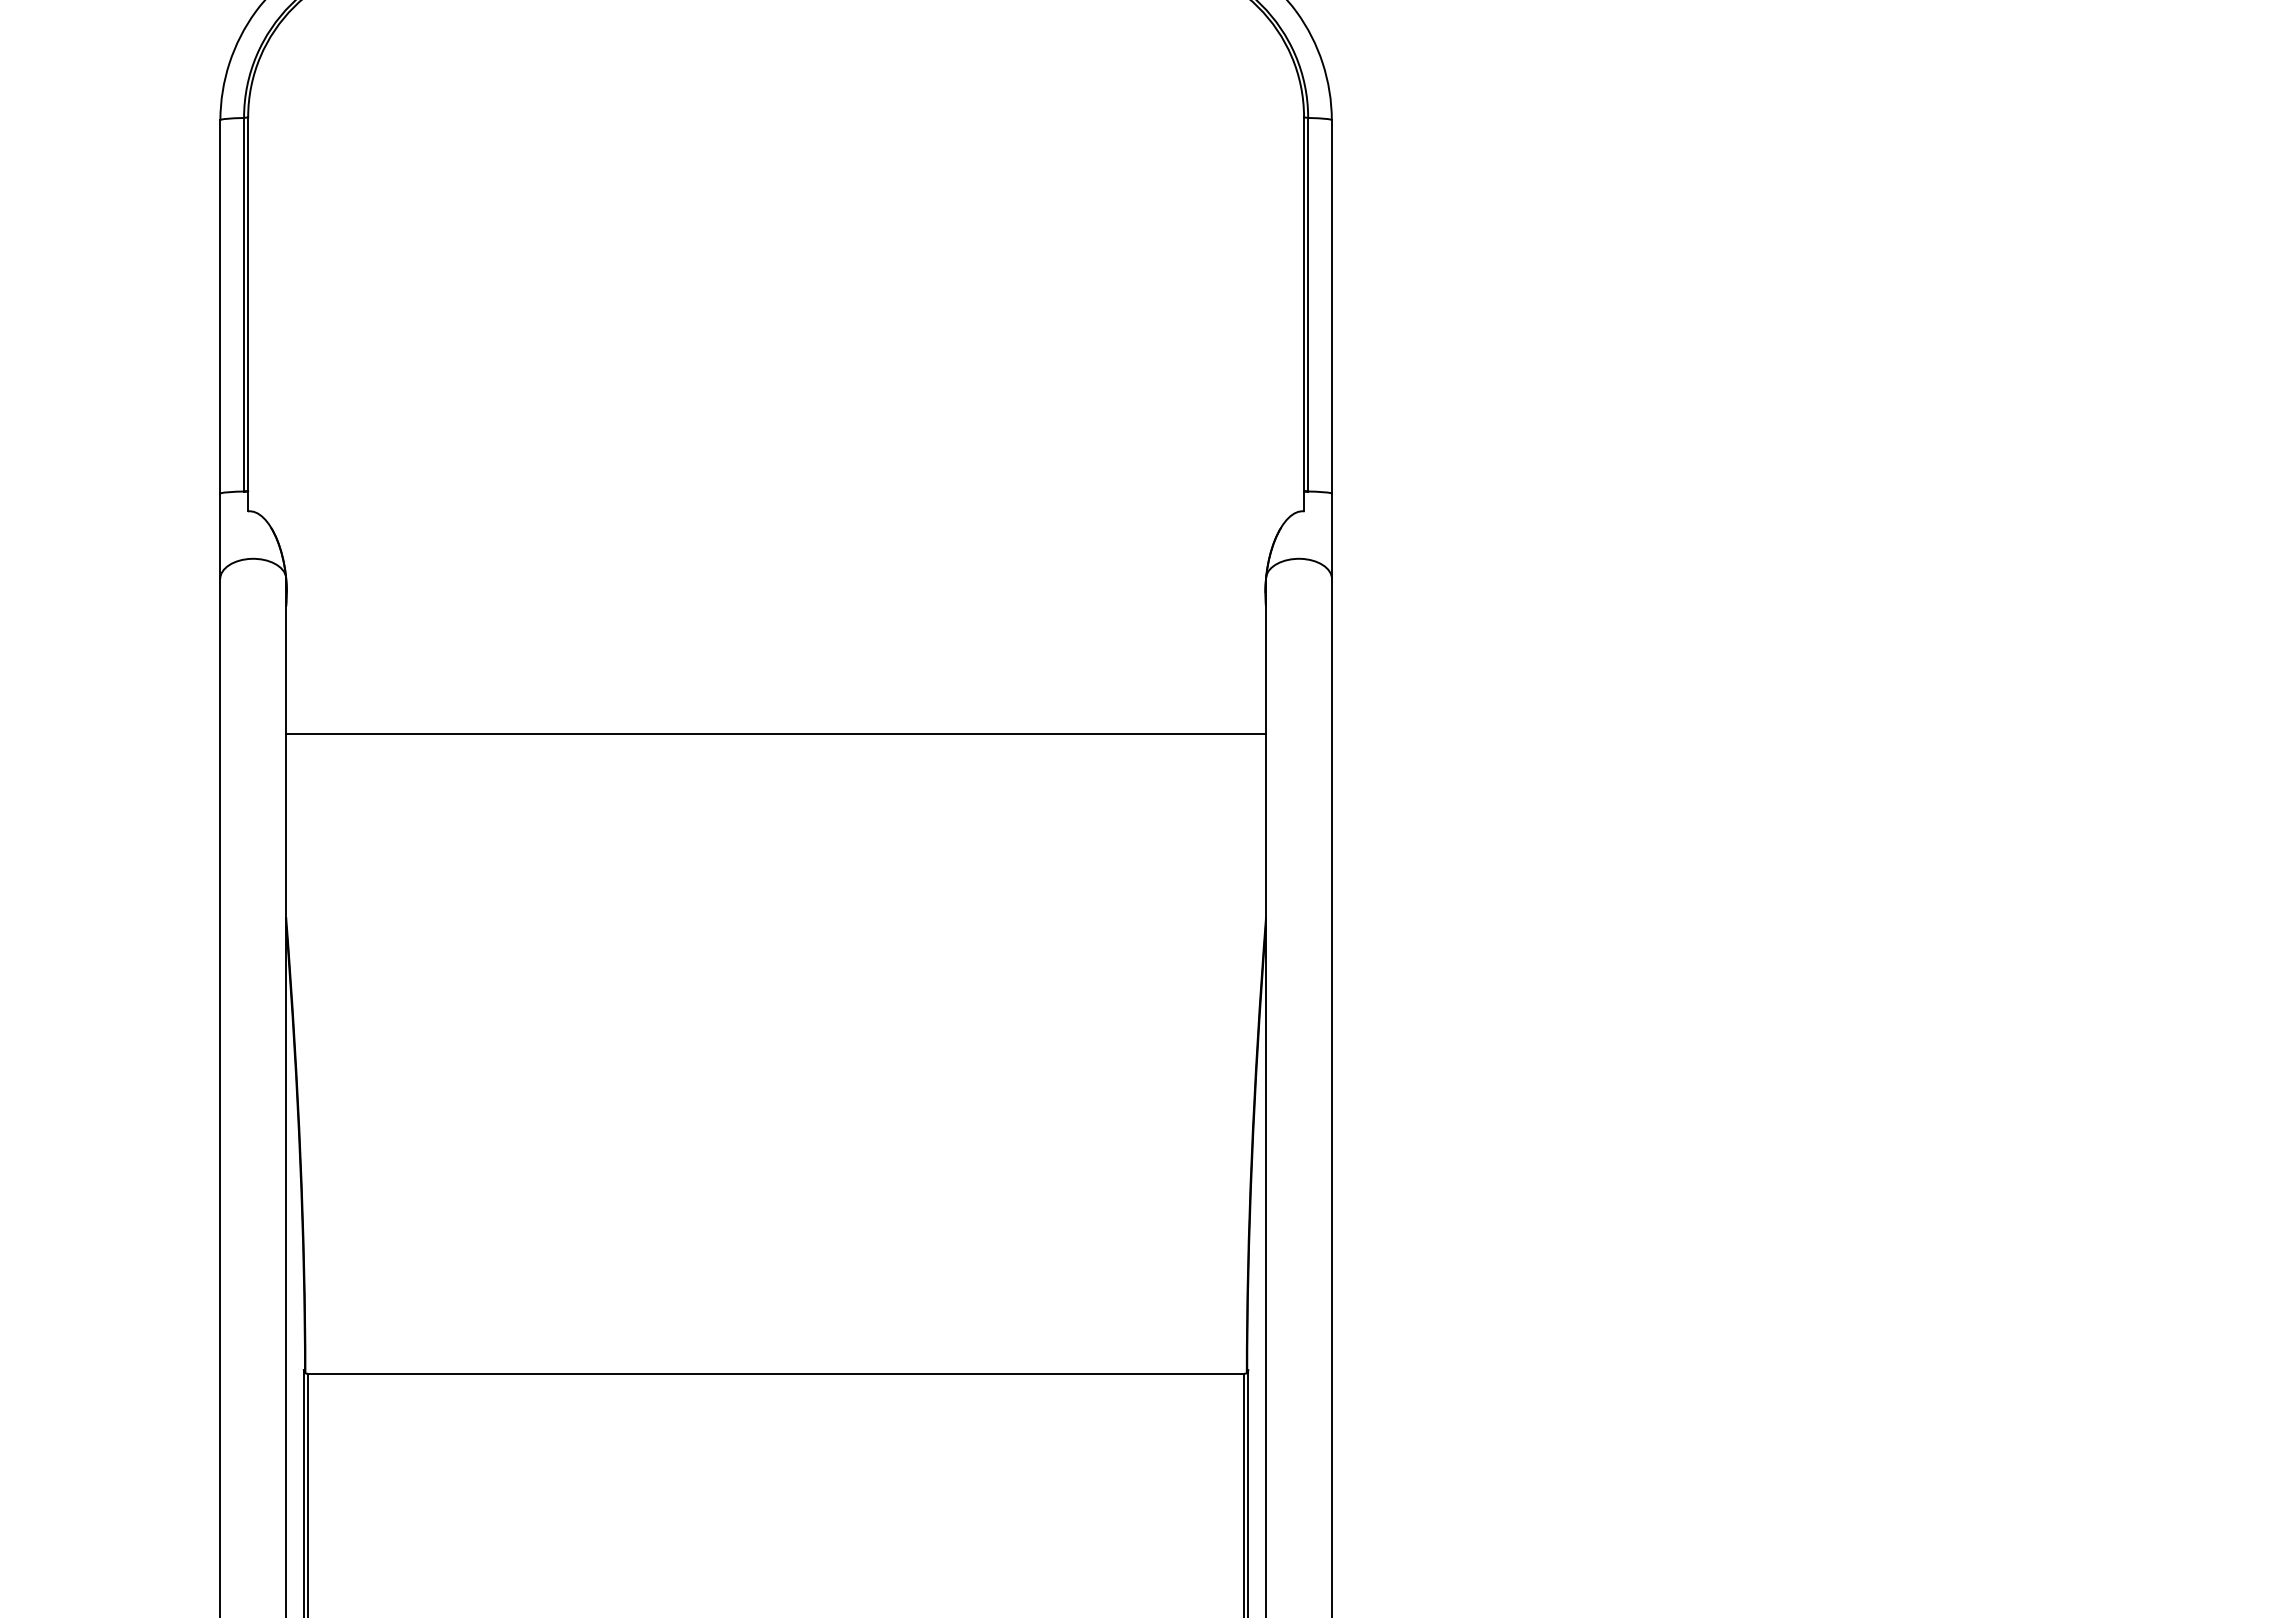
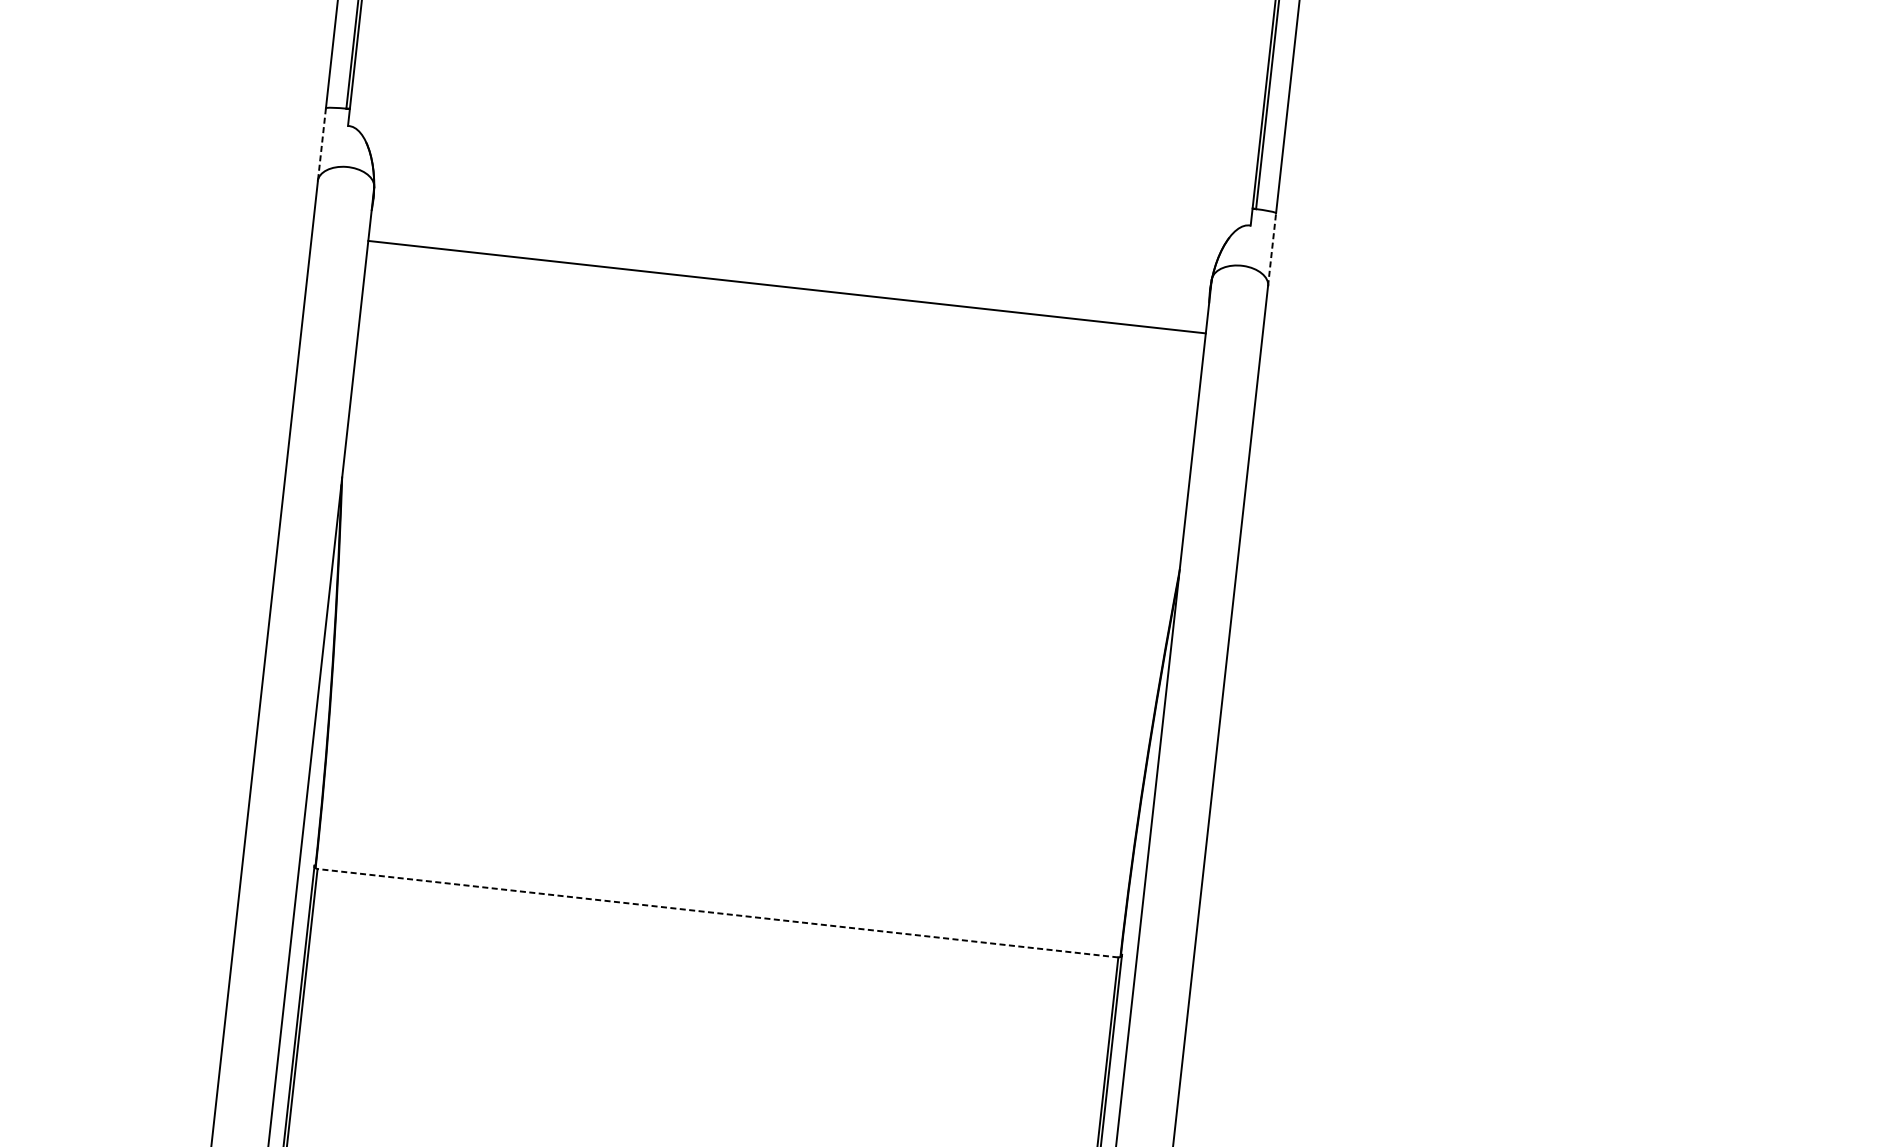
line: (220, 536) -> (321, 144), solid -> dashed
line: (1331, 536) -> (1271, 249), solid -> dashed
line: (775, 733) -> (786, 287), moved
line: (775, 1373) -> (717, 912), solid -> dashed

